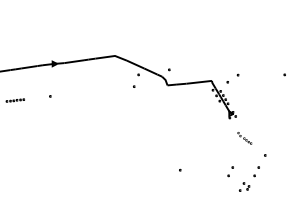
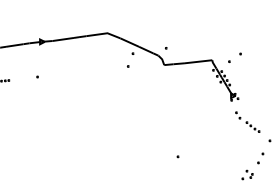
part: (244, 138) -> (247, 122), size x1.67
part: (230, 171) -> (232, 158), removed

